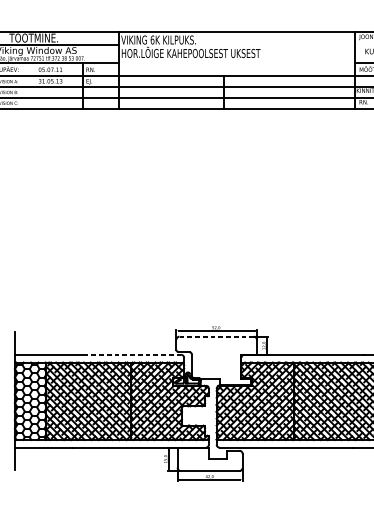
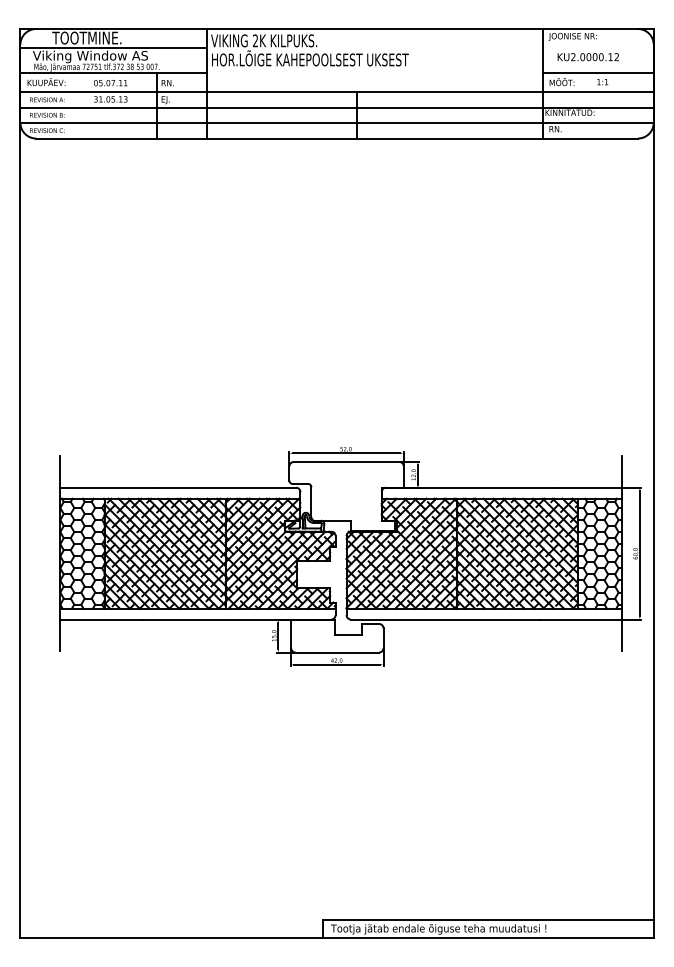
text: (152, 39) -> (255, 40), 6K -> 2K
line: (216, 336) -> (346, 461), dashed -> solid
line: (132, 354) -> (227, 487), dashed -> solid

